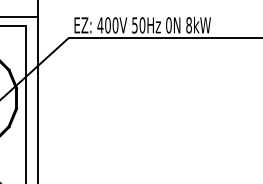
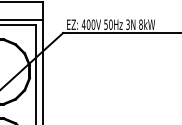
text: (168, 25) -> (127, 24), 0N -> 3N

